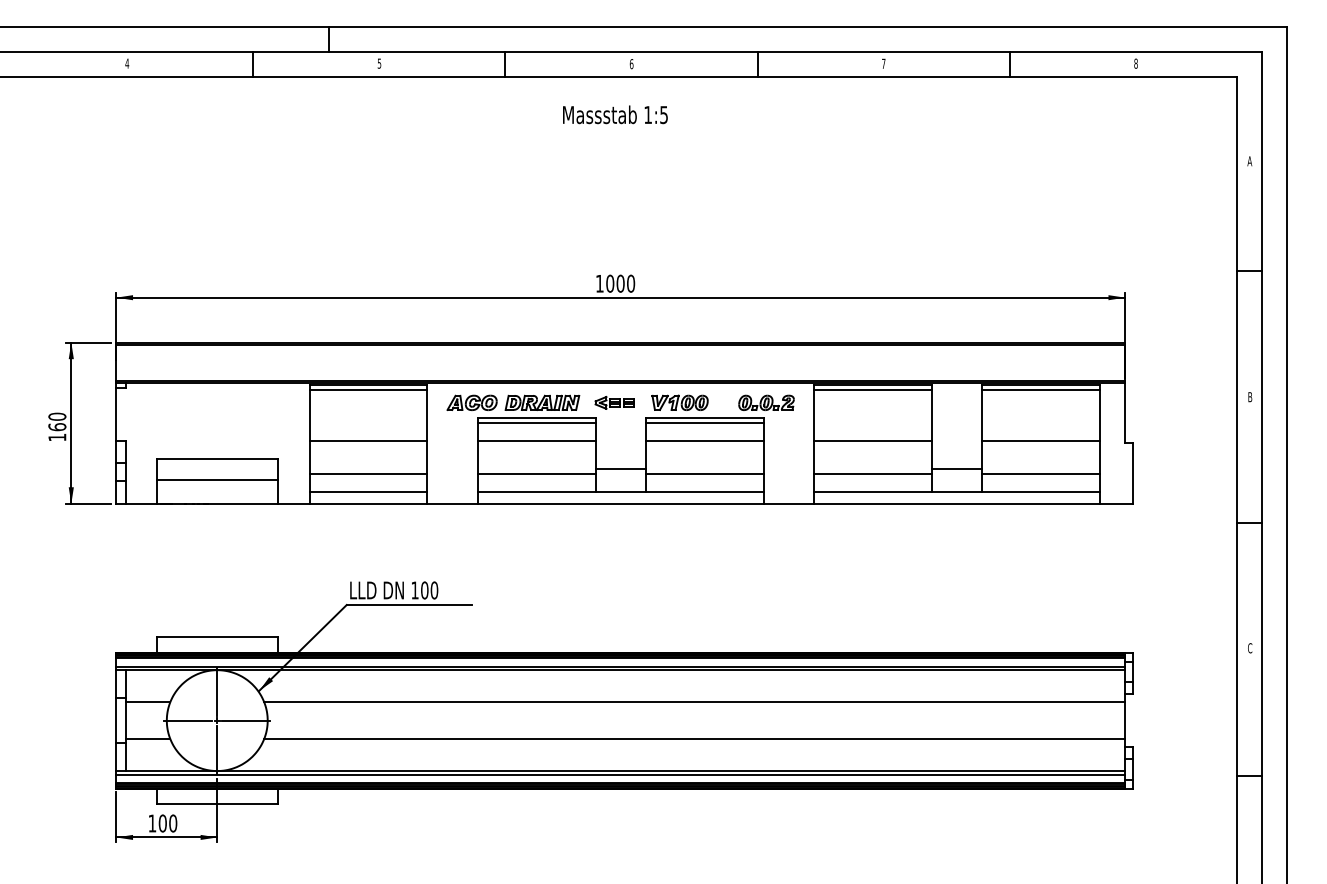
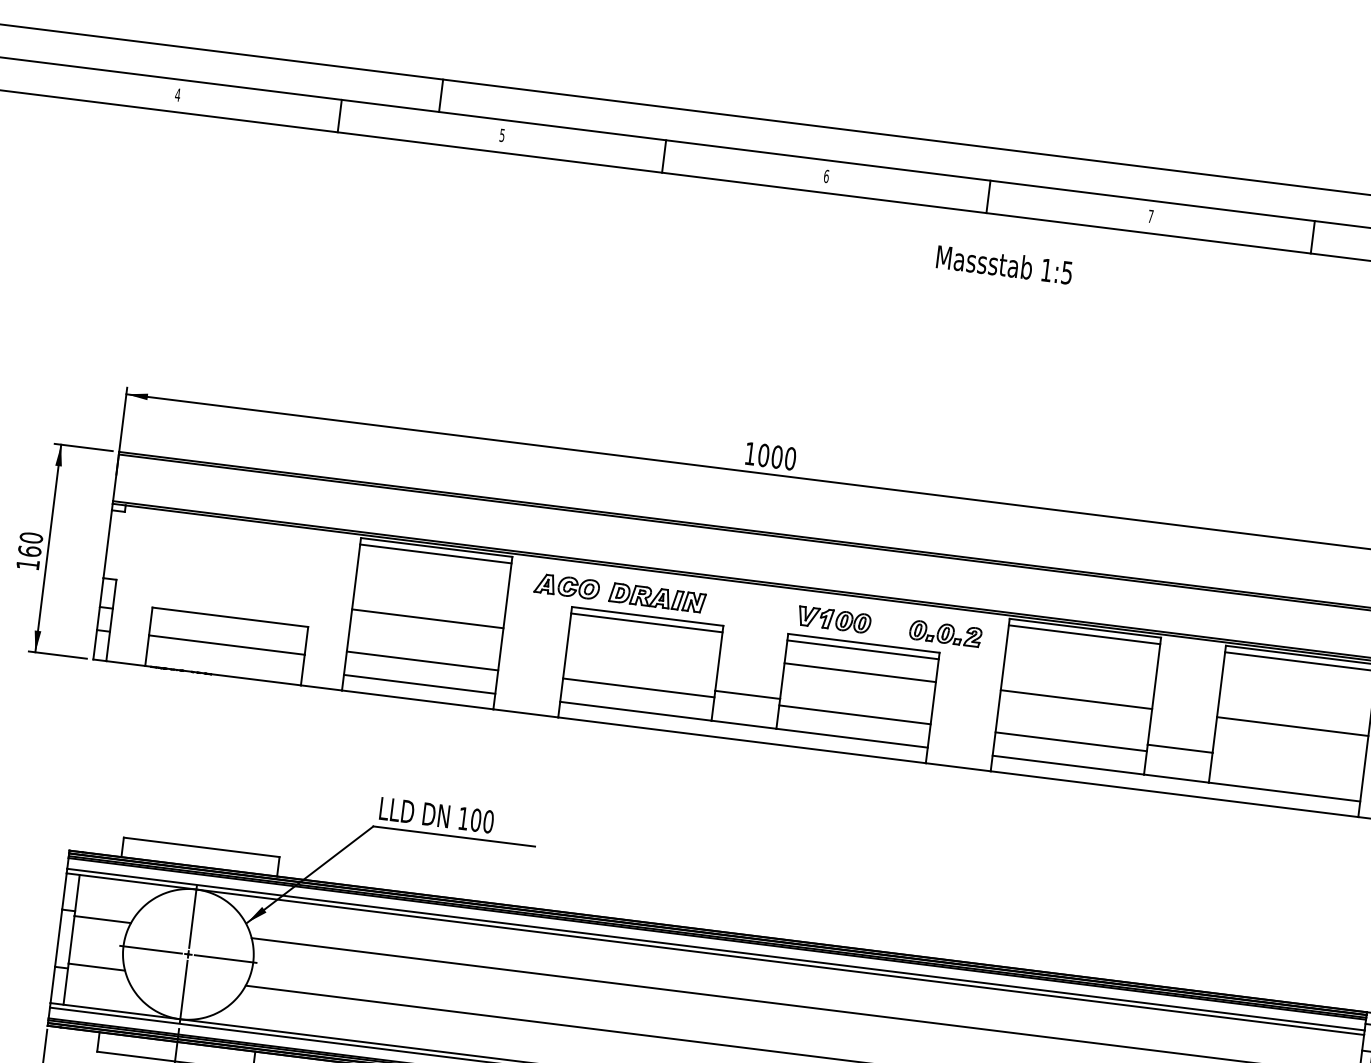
text: (615, 114) -> (1004, 264), moved
part: (614, 402) -> (750, 608), removed
line: (536, 440) -> (643, 645), removed
line: (1040, 473) -> (1286, 768), removed

